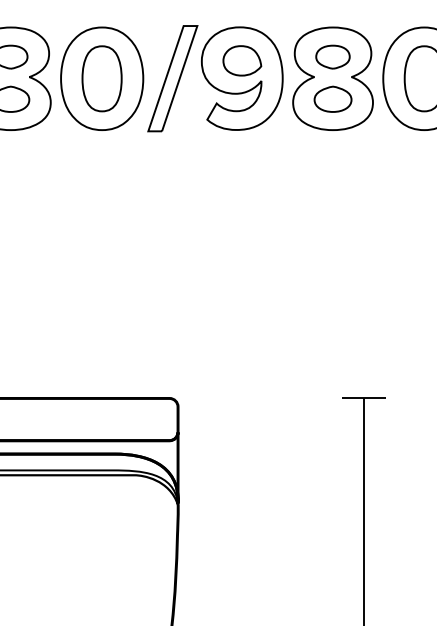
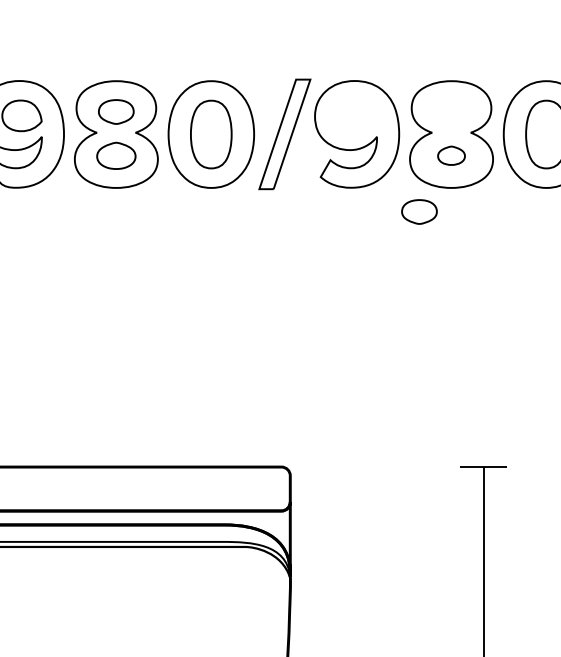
part: (333, 56) -> (419, 211), moved
part: (241, 60) -> (356, 115), removed
part: (333, 98) -> (451, 155), size x0.7

